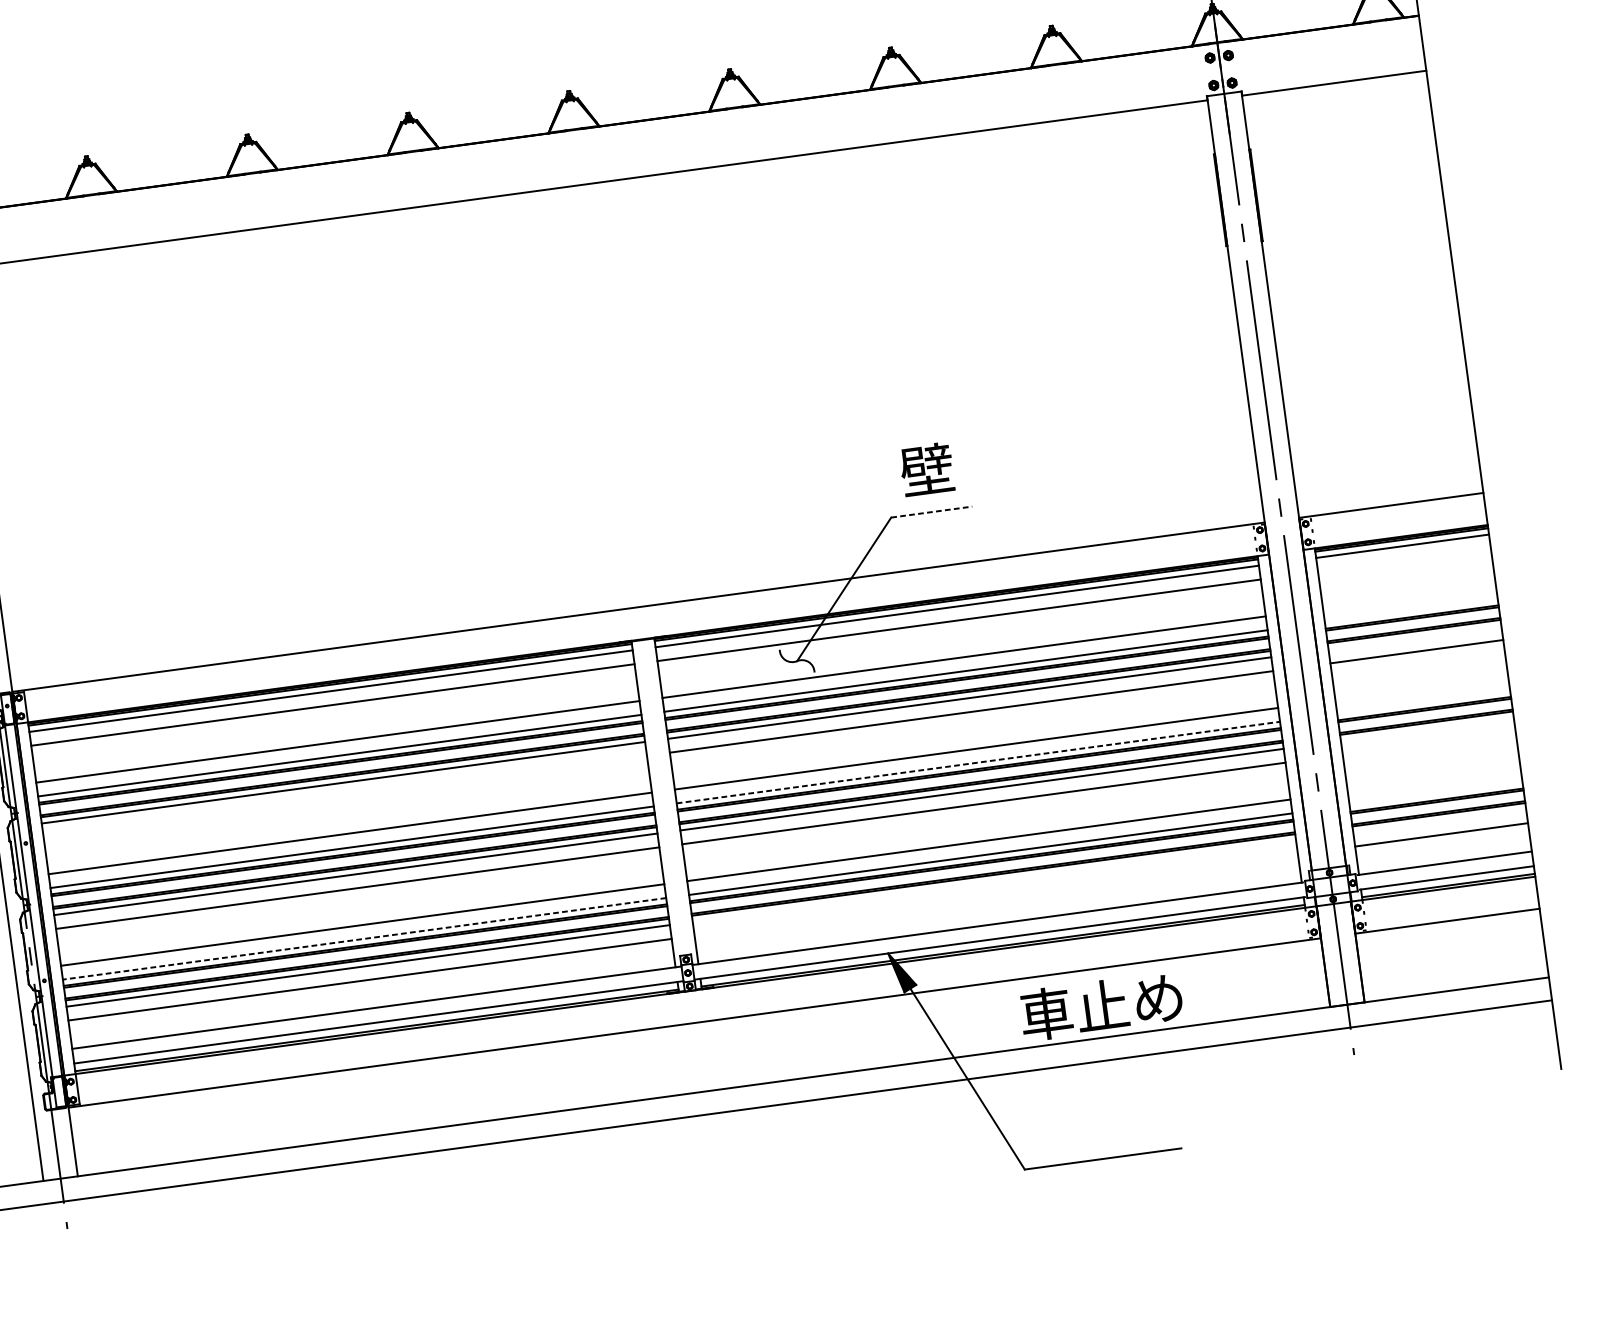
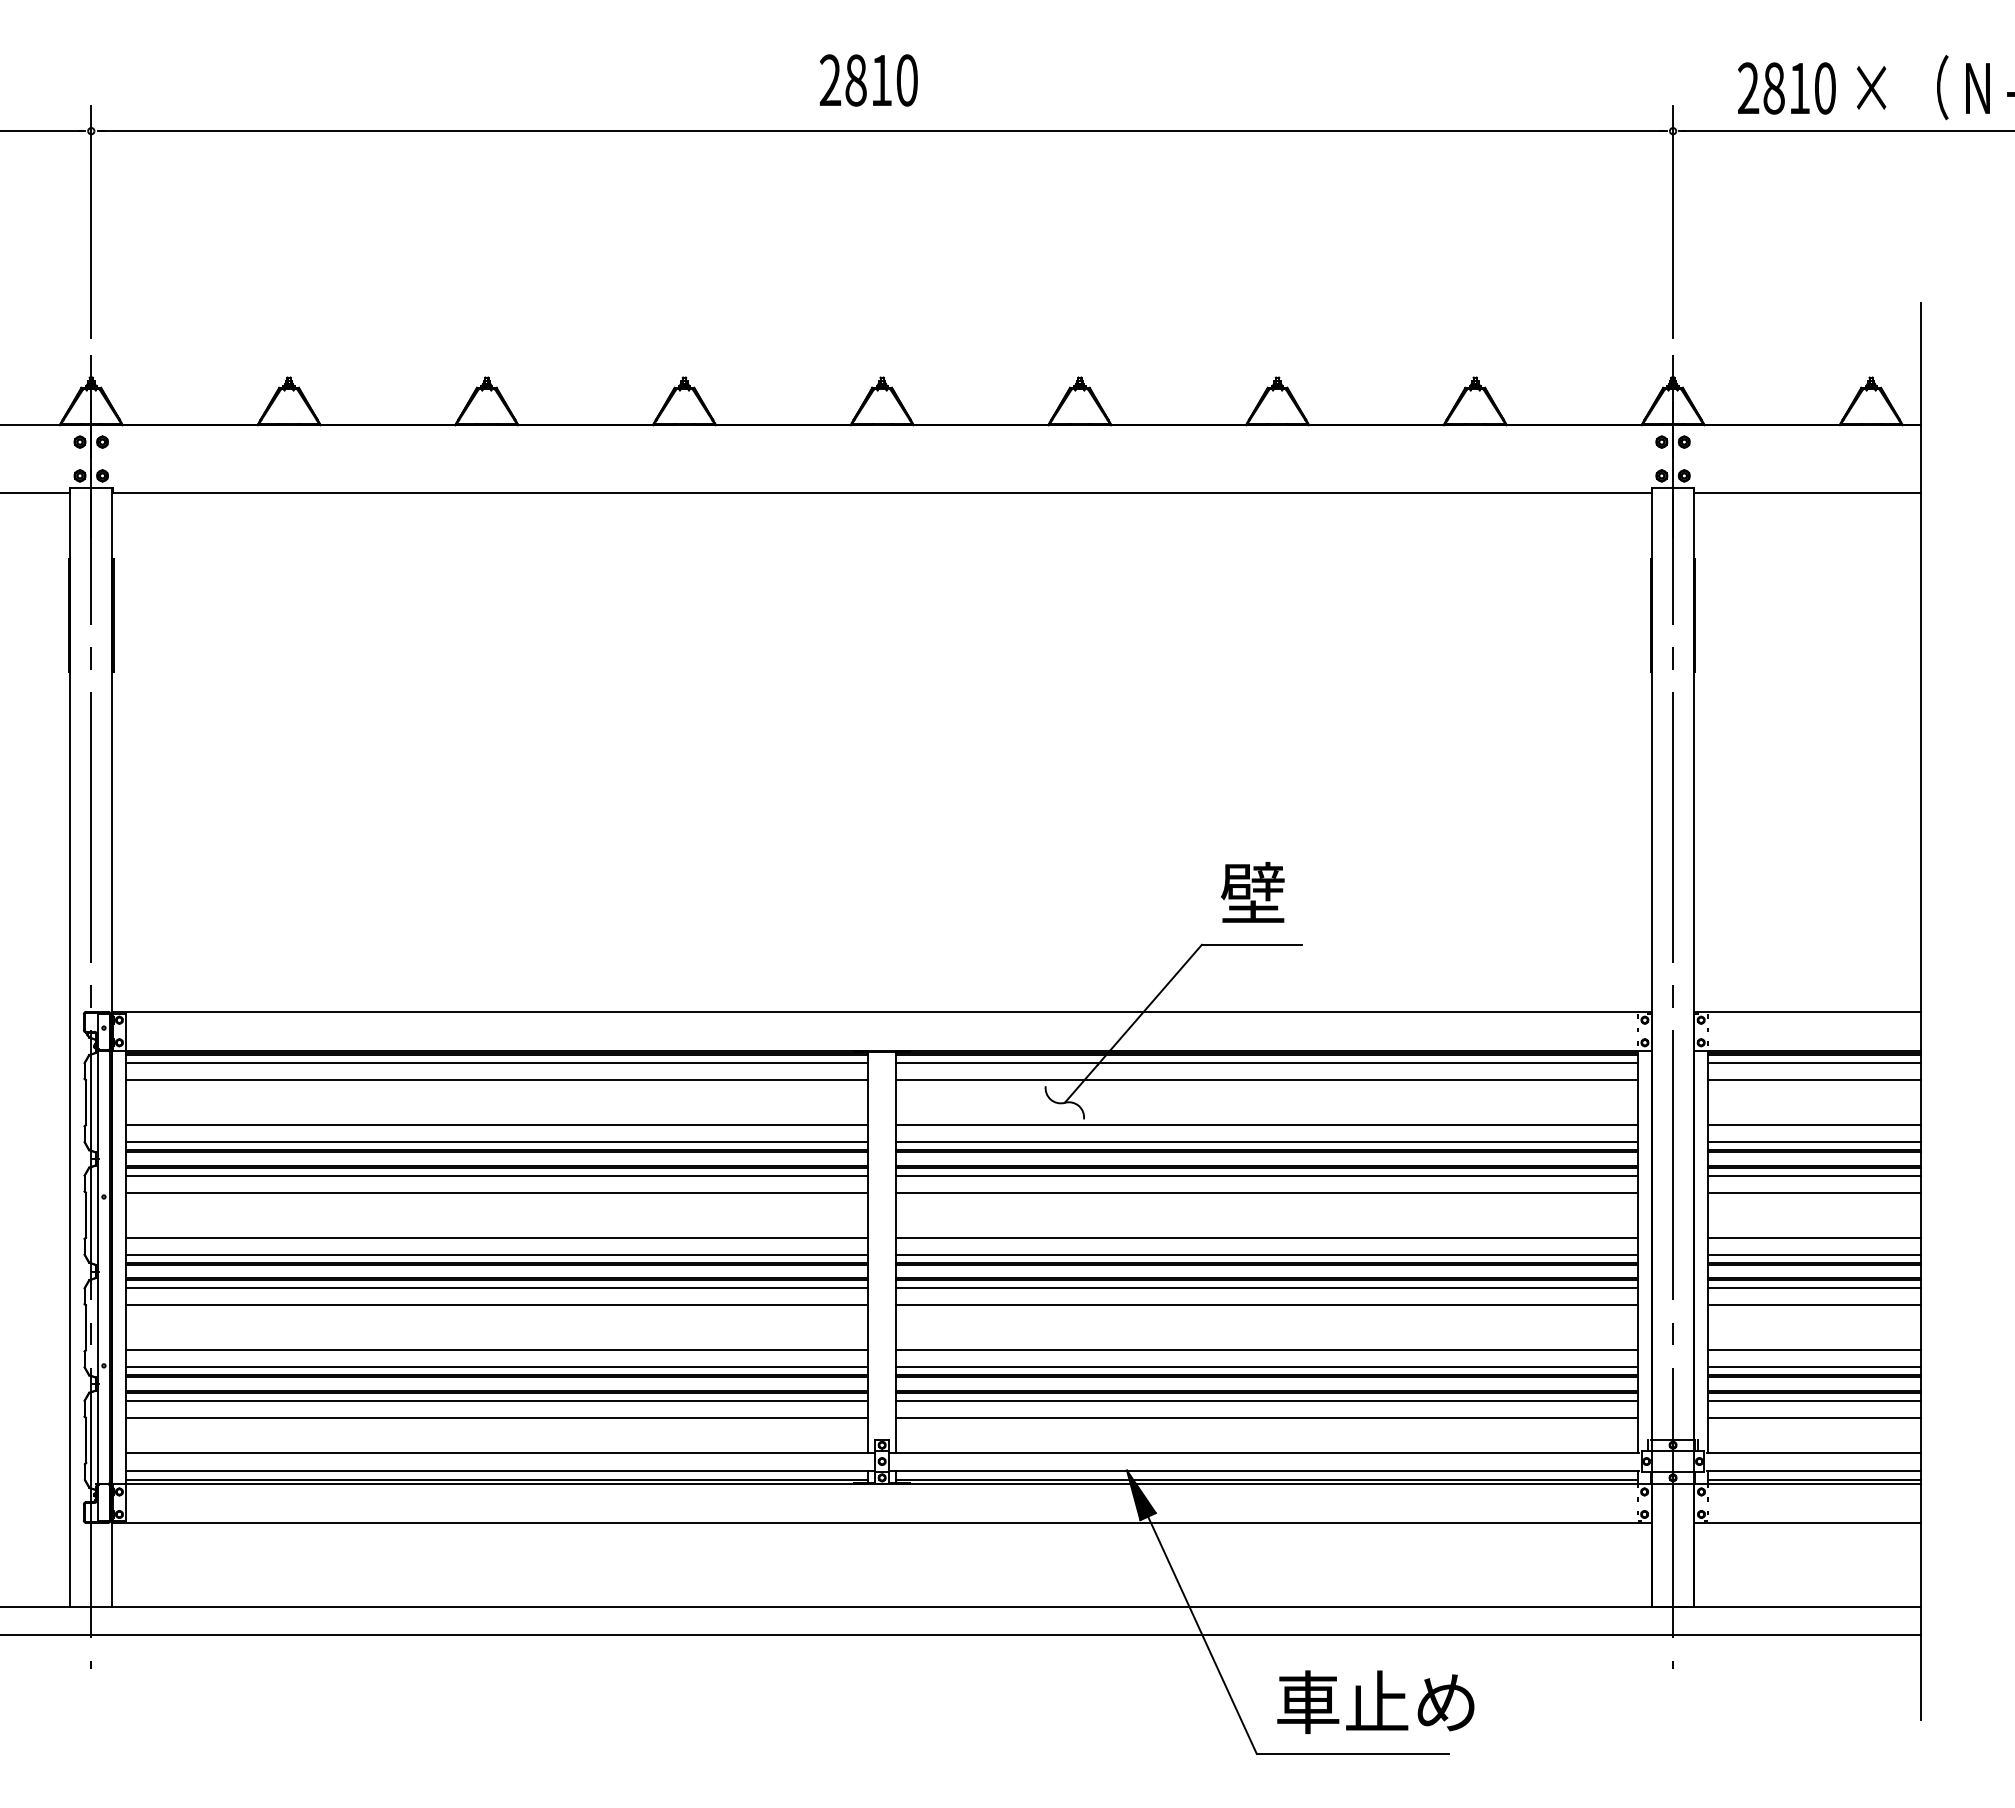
line: (931, 511) -> (1251, 944), dashed -> solid
line: (1404, 559) -> (1814, 1079), added
line: (1409, 597) -> (1814, 1125), added
line: (1411, 610) -> (1814, 1142), added
line: (1414, 637) -> (1814, 1175), added
line: (1421, 688) -> (1814, 1237), added
line: (1423, 702) -> (1814, 1254), added
line: (1427, 729) -> (1814, 1288), added
line: (1429, 743) -> (1814, 1305), added
line: (978, 762) -> (1267, 1254), dashed -> solid
line: (1434, 780) -> (1814, 1350), added
line: (1436, 794) -> (1814, 1367), added
line: (345, 796) -> (497, 1192), added
line: (1439, 820) -> (1814, 1400), added
line: (993, 881) -> (1266, 1400), added
line: (995, 894) -> (1266, 1417), added
line: (364, 938) -> (497, 1367), dashed -> solid
text: (1101, 1005) -> (1375, 1701), moved

